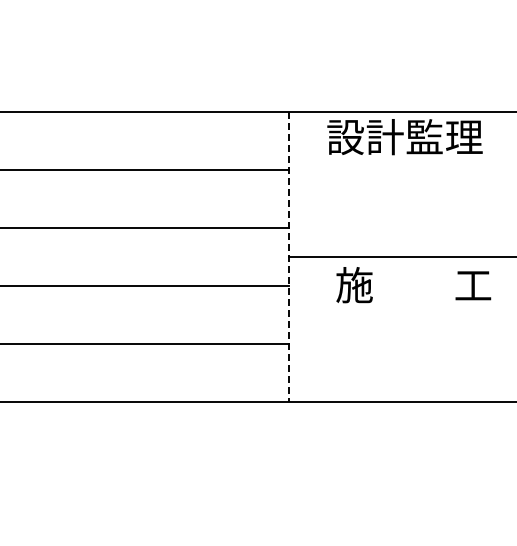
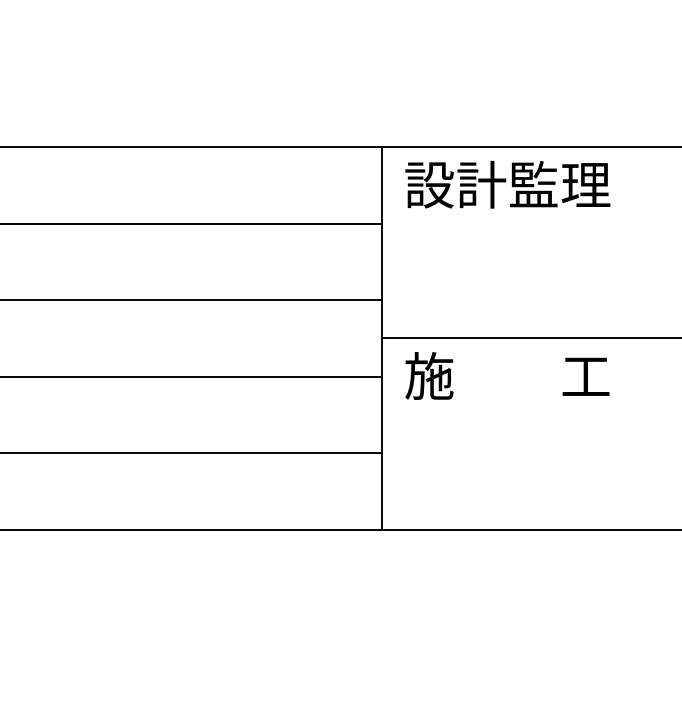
text: (404, 137) -> (507, 185), moved
line: (289, 257) -> (381, 339), dashed -> solid
text: (413, 285) -> (507, 376), moved

